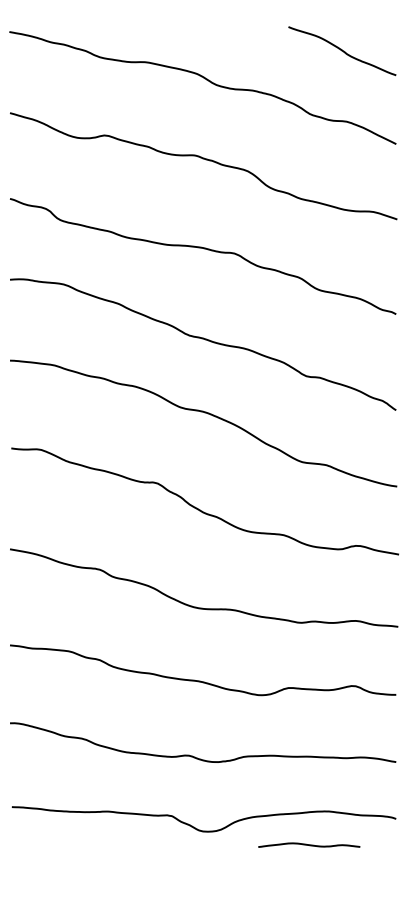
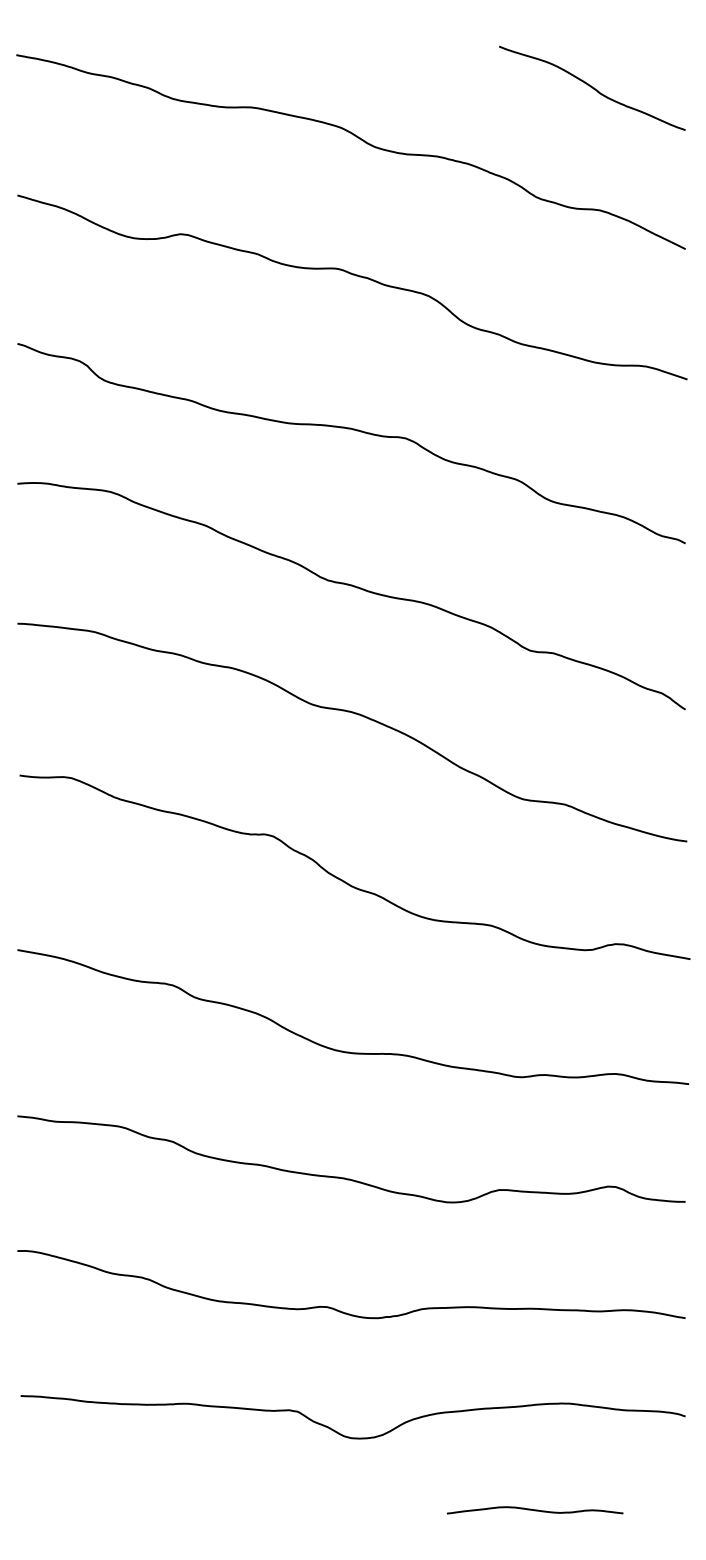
curve: (309, 844) -> (535, 1509), moved

